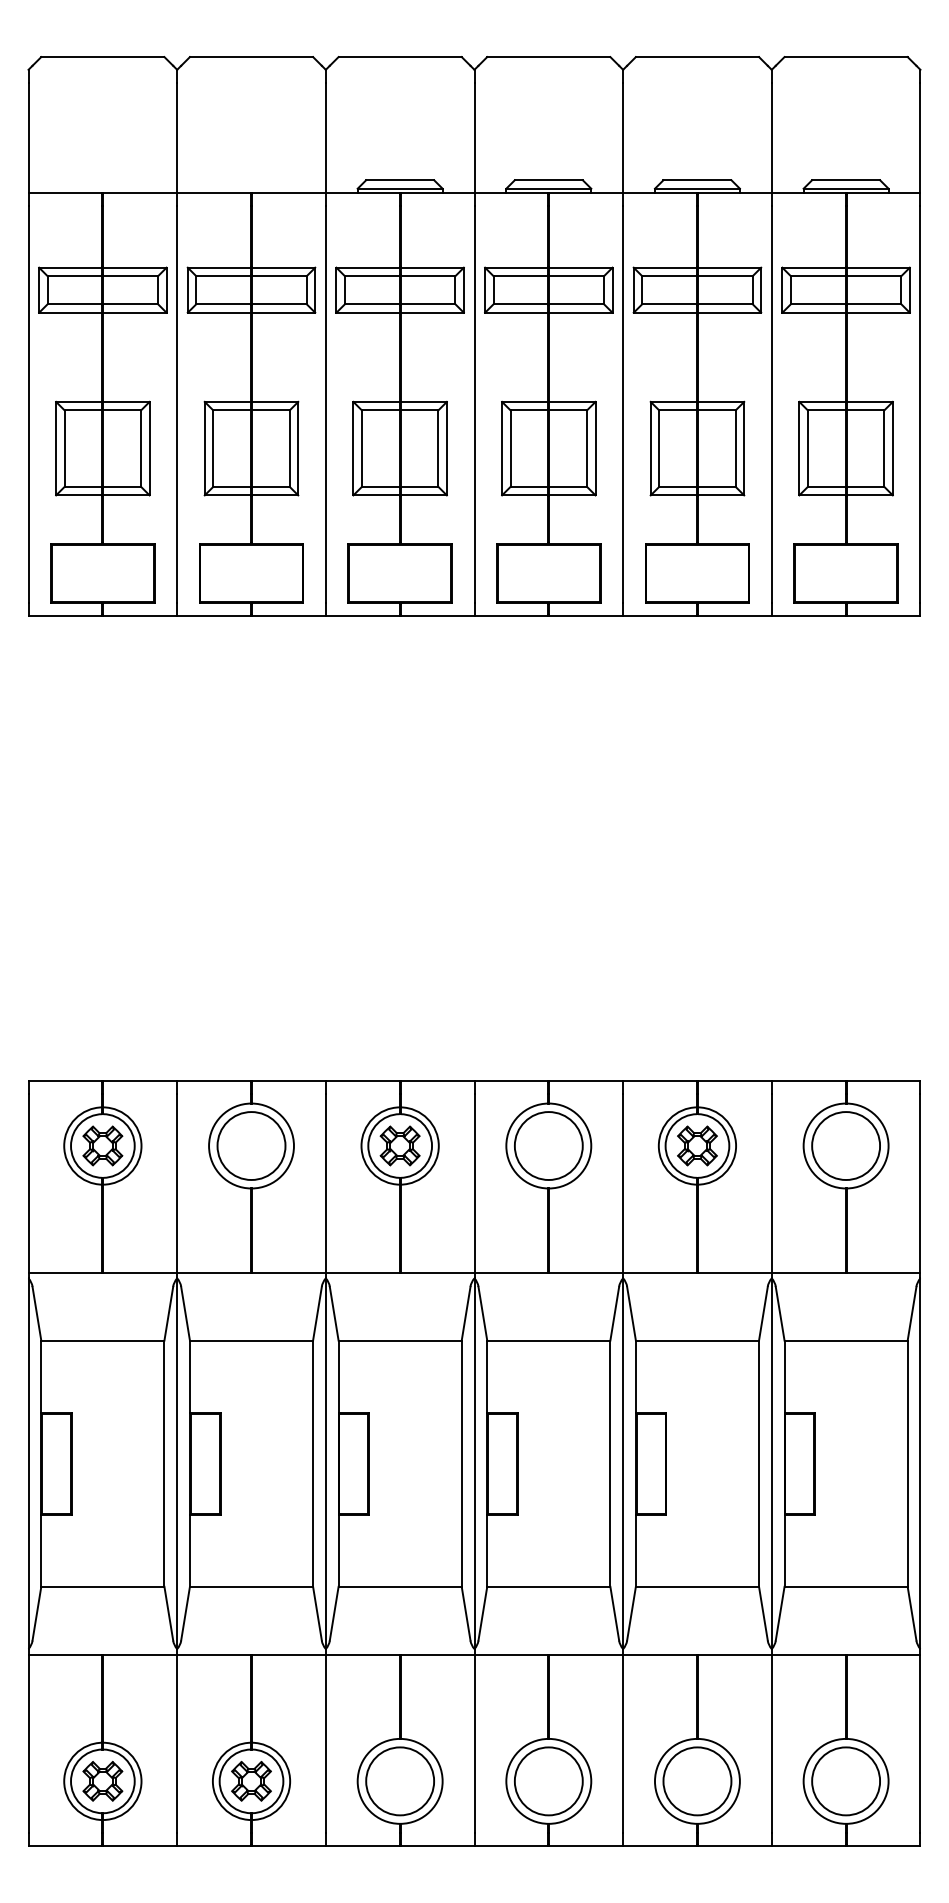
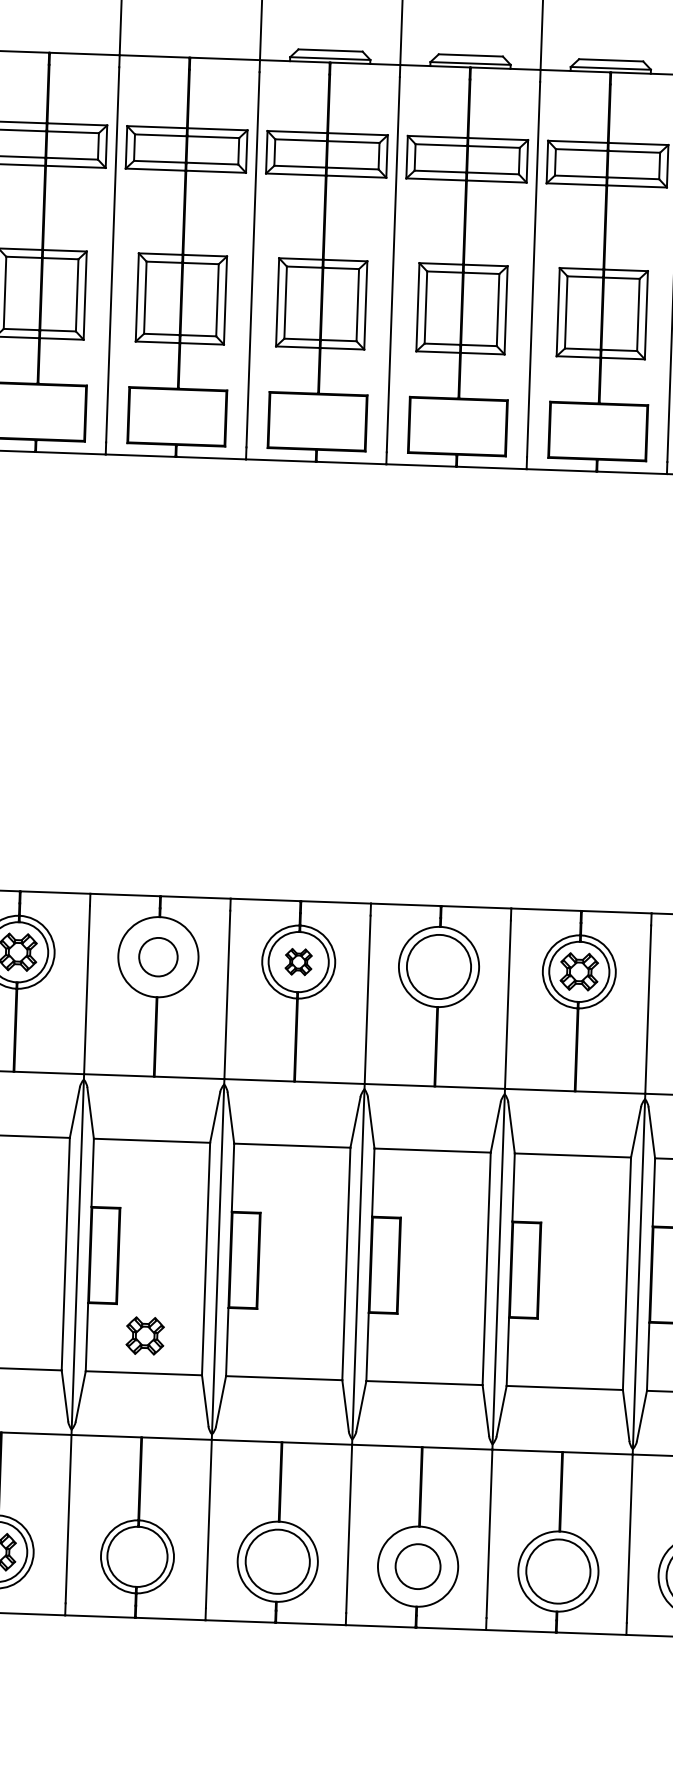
part: (399, 1145) -> (298, 961), size x0.7
circle: (251, 1146) -> (158, 957), size x0.6
part: (251, 1781) -> (145, 1336), moved
circle: (548, 1781) -> (417, 1566), size x0.7

